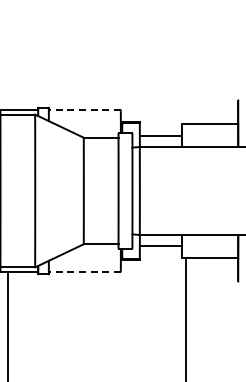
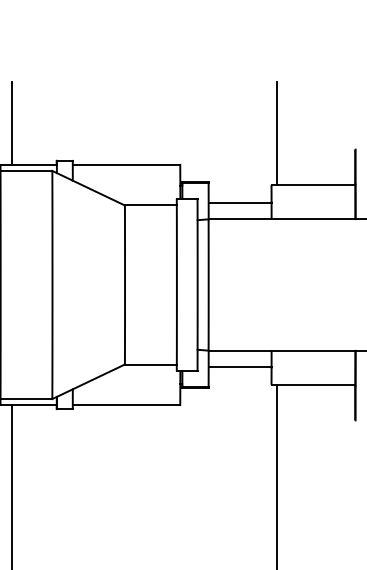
line: (8, 82) -> (12, 123), added
line: (185, 89) -> (276, 133), added
line: (84, 110) -> (126, 164), dashed -> solid
line: (84, 271) -> (126, 405), dashed -> solid

